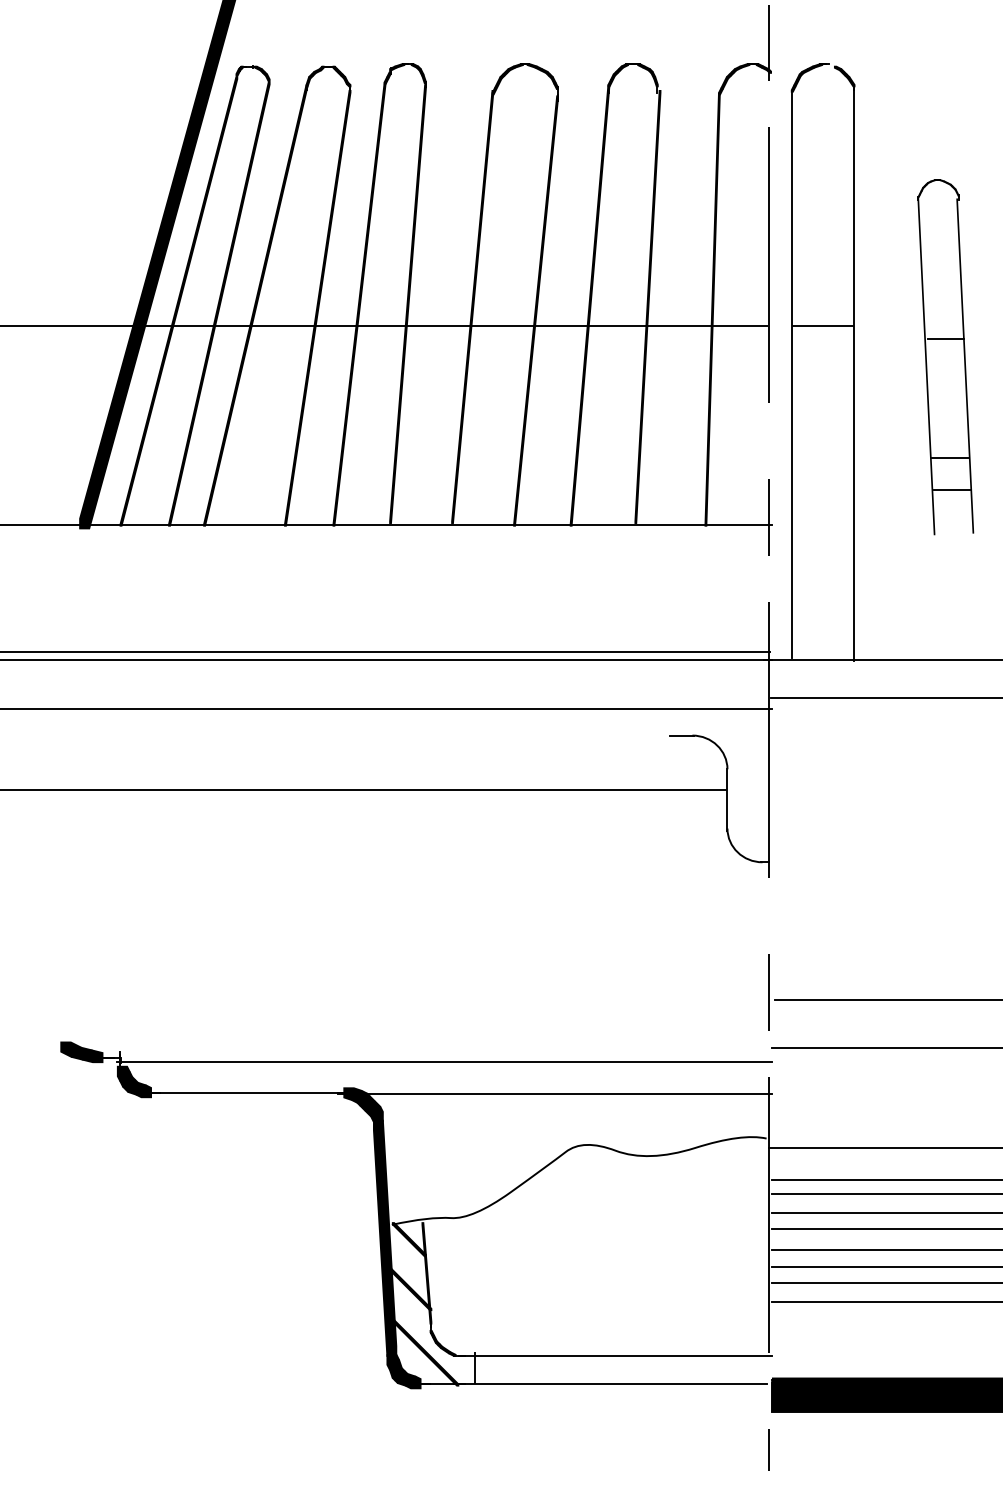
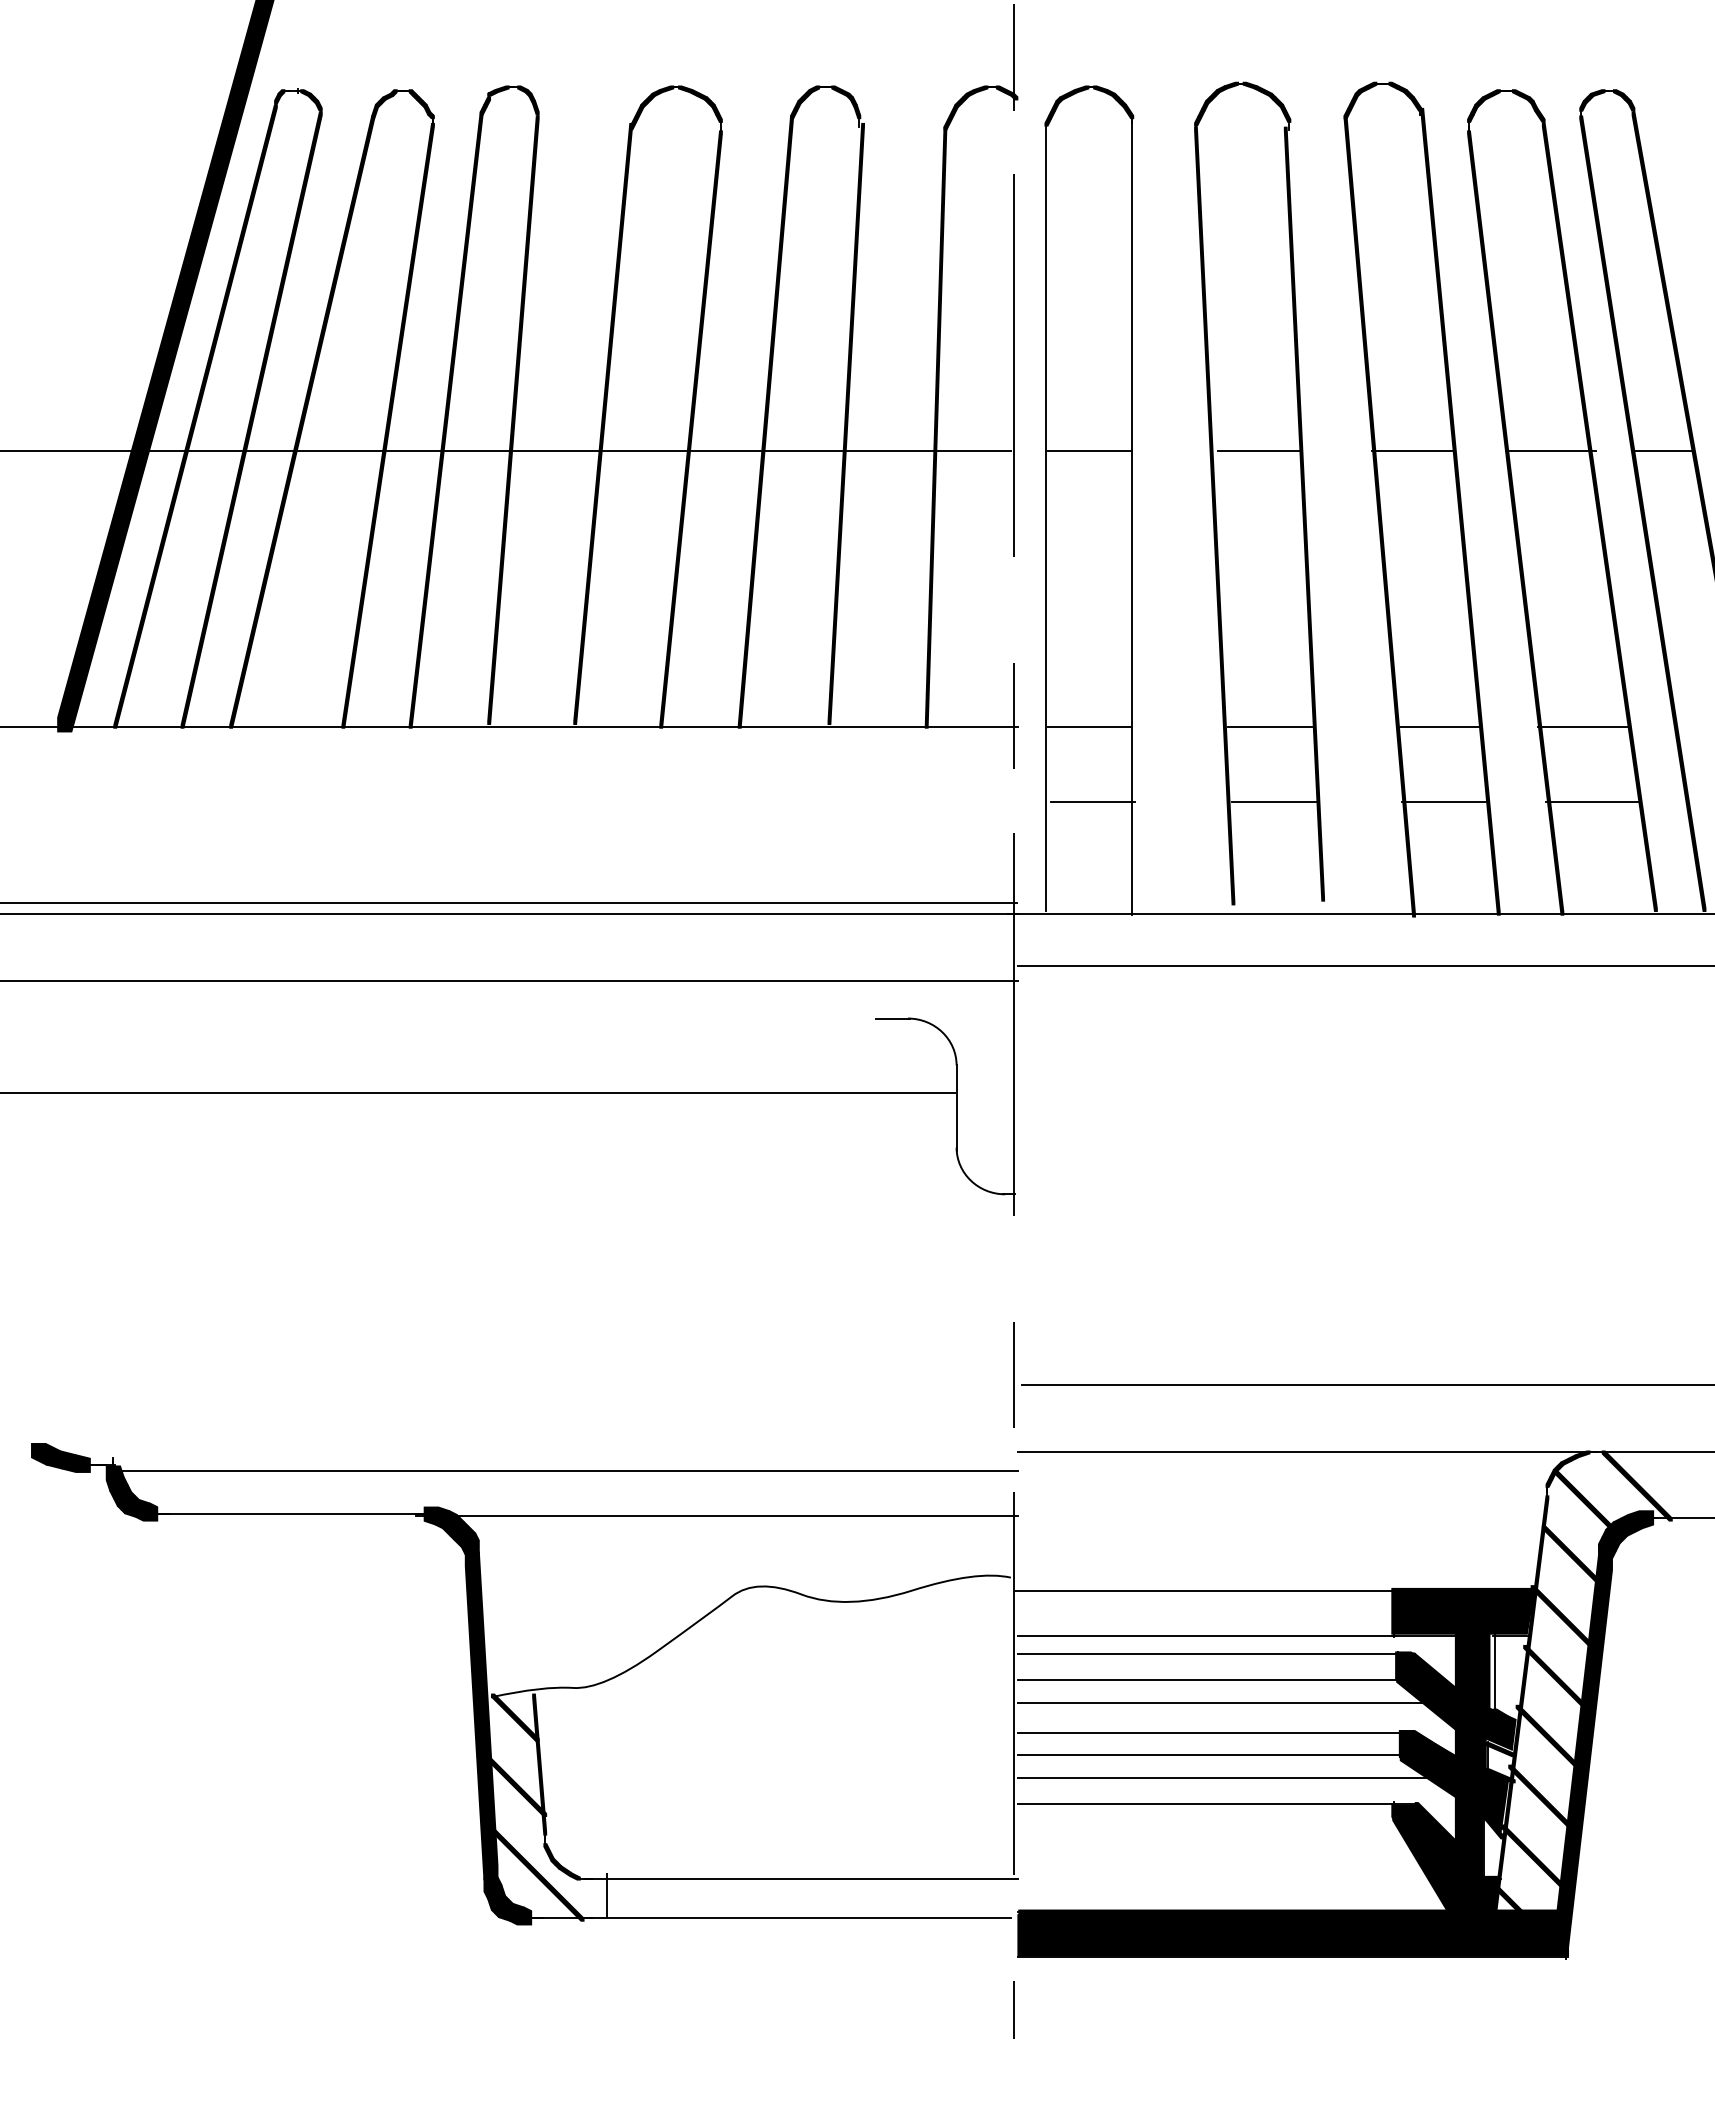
fill: (831, 65) -> (1100, 88), added
part: (945, 357) -> (1259, 493), size x1.67
line: (823, 525) -> (1089, 726), added
line: (826, 579) -> (1093, 801), added
fill: (120, 1067) -> (114, 1478), added

